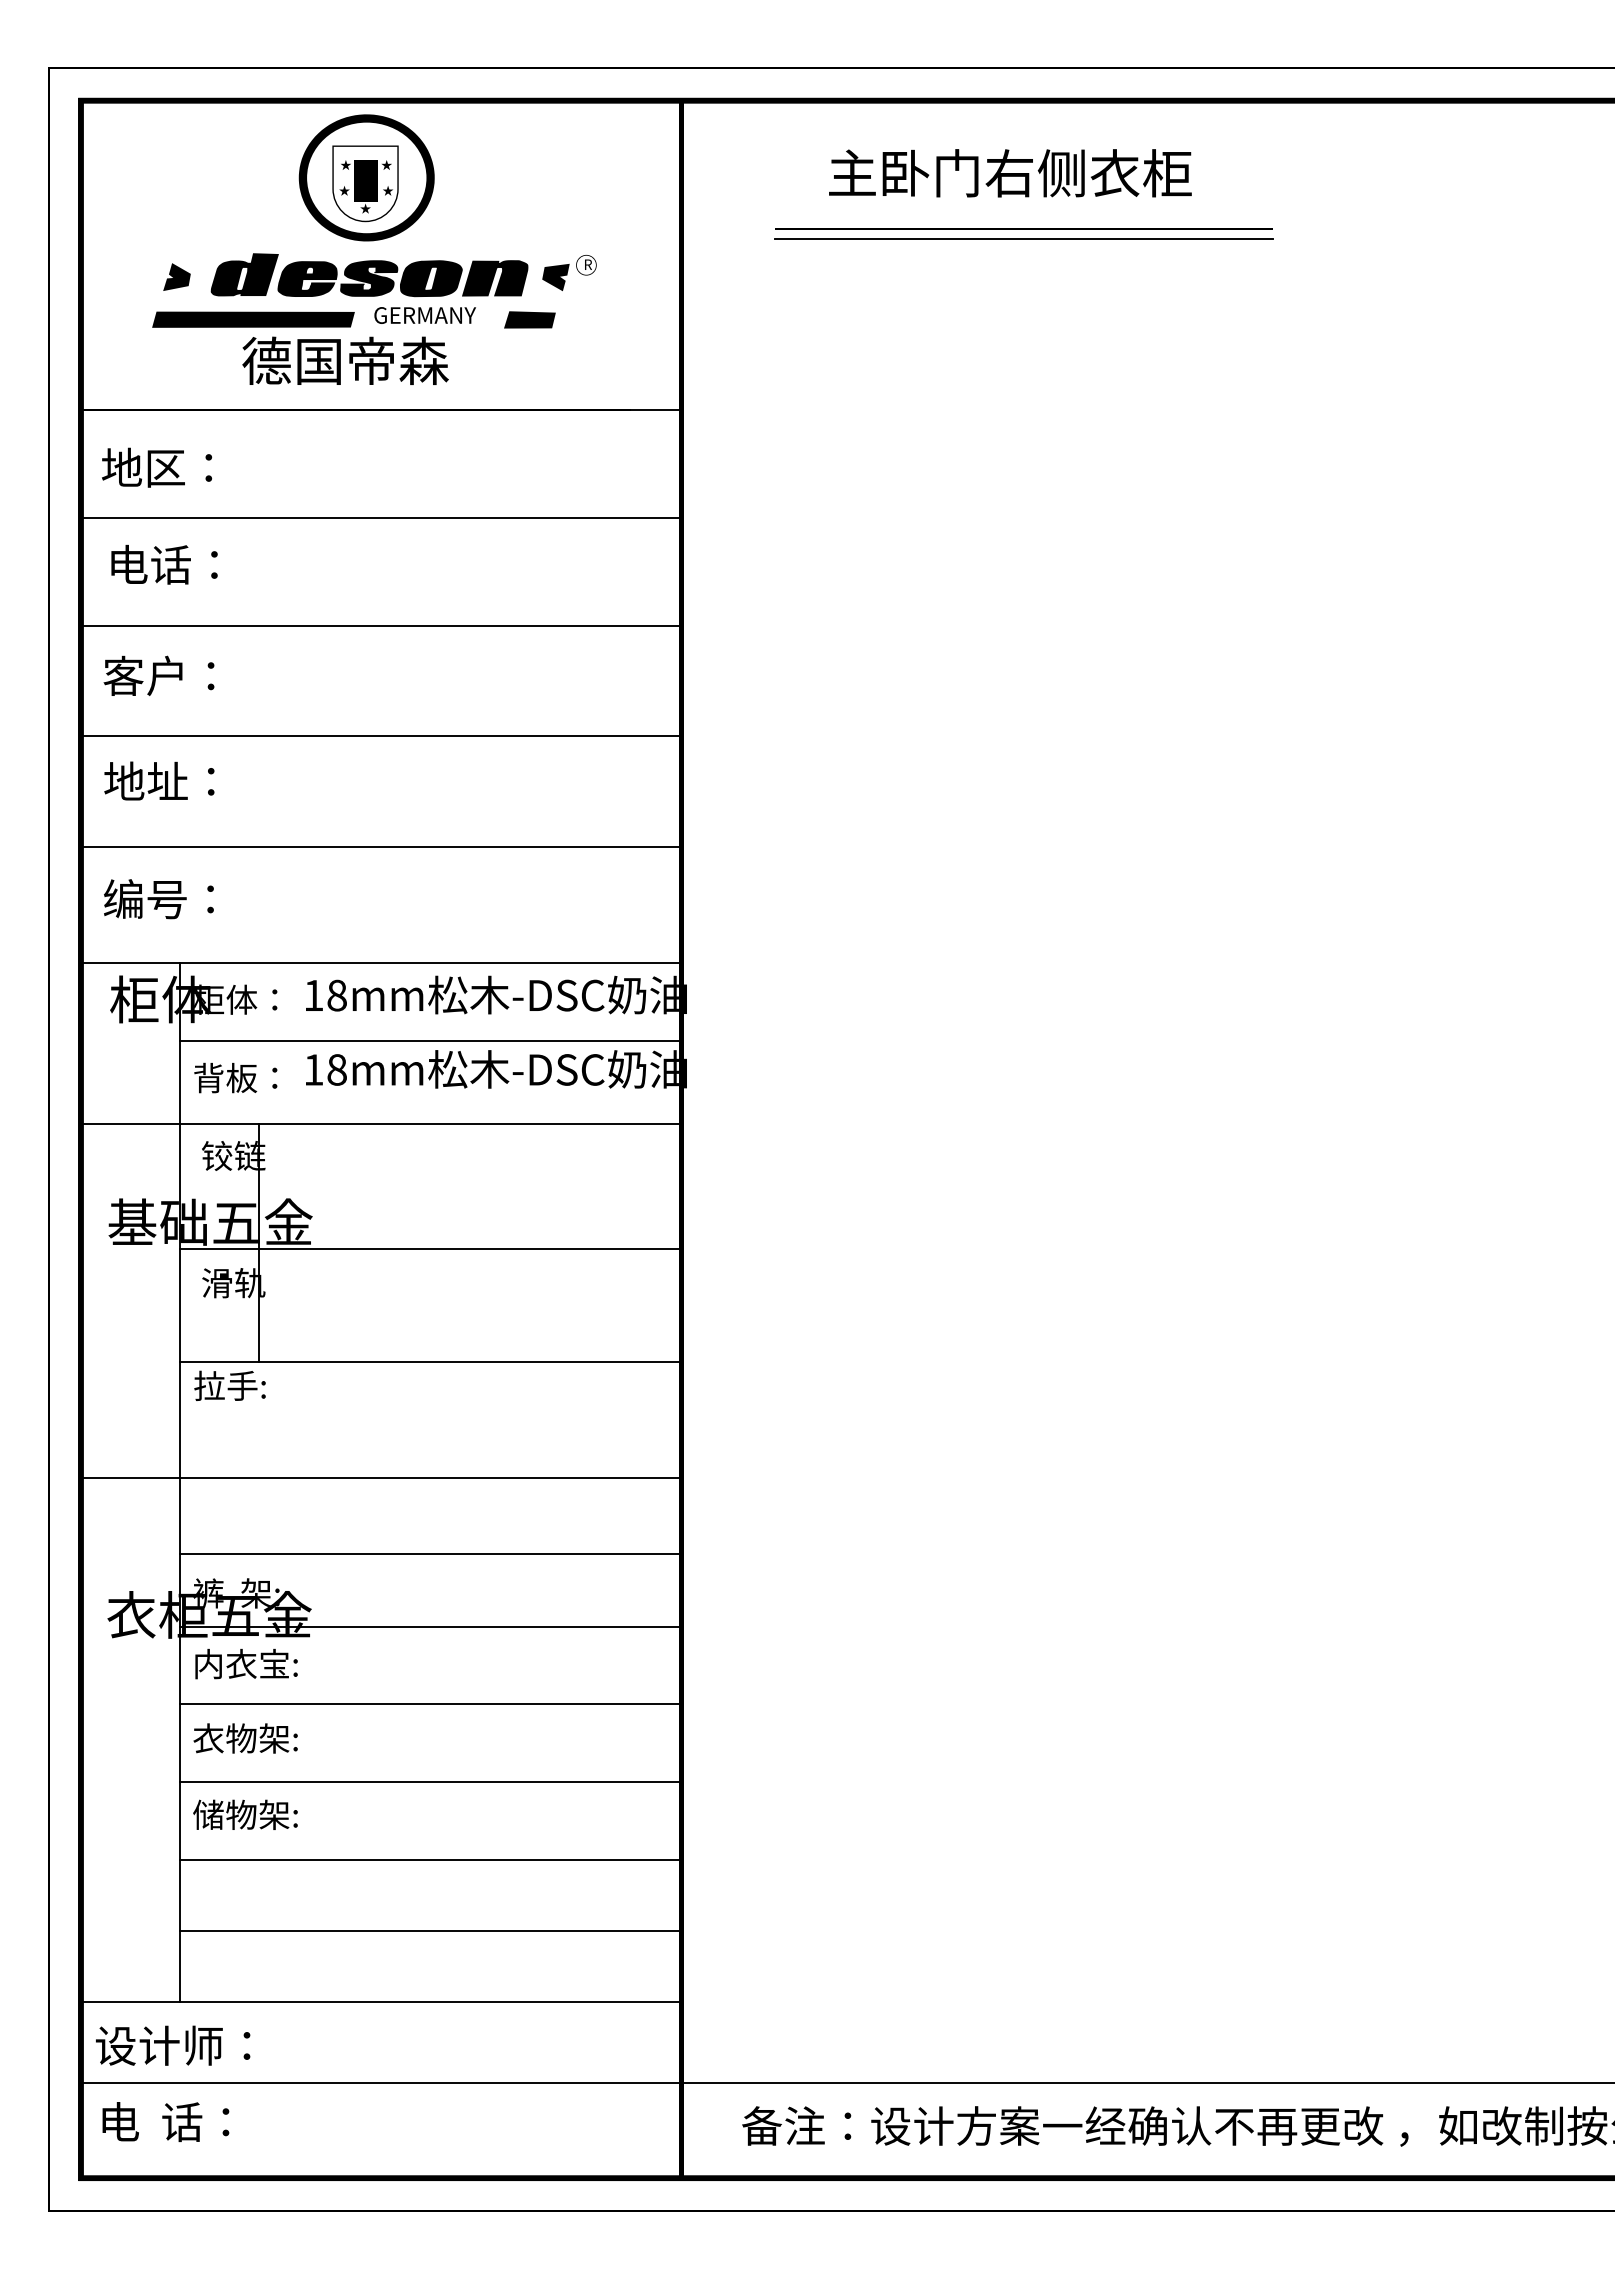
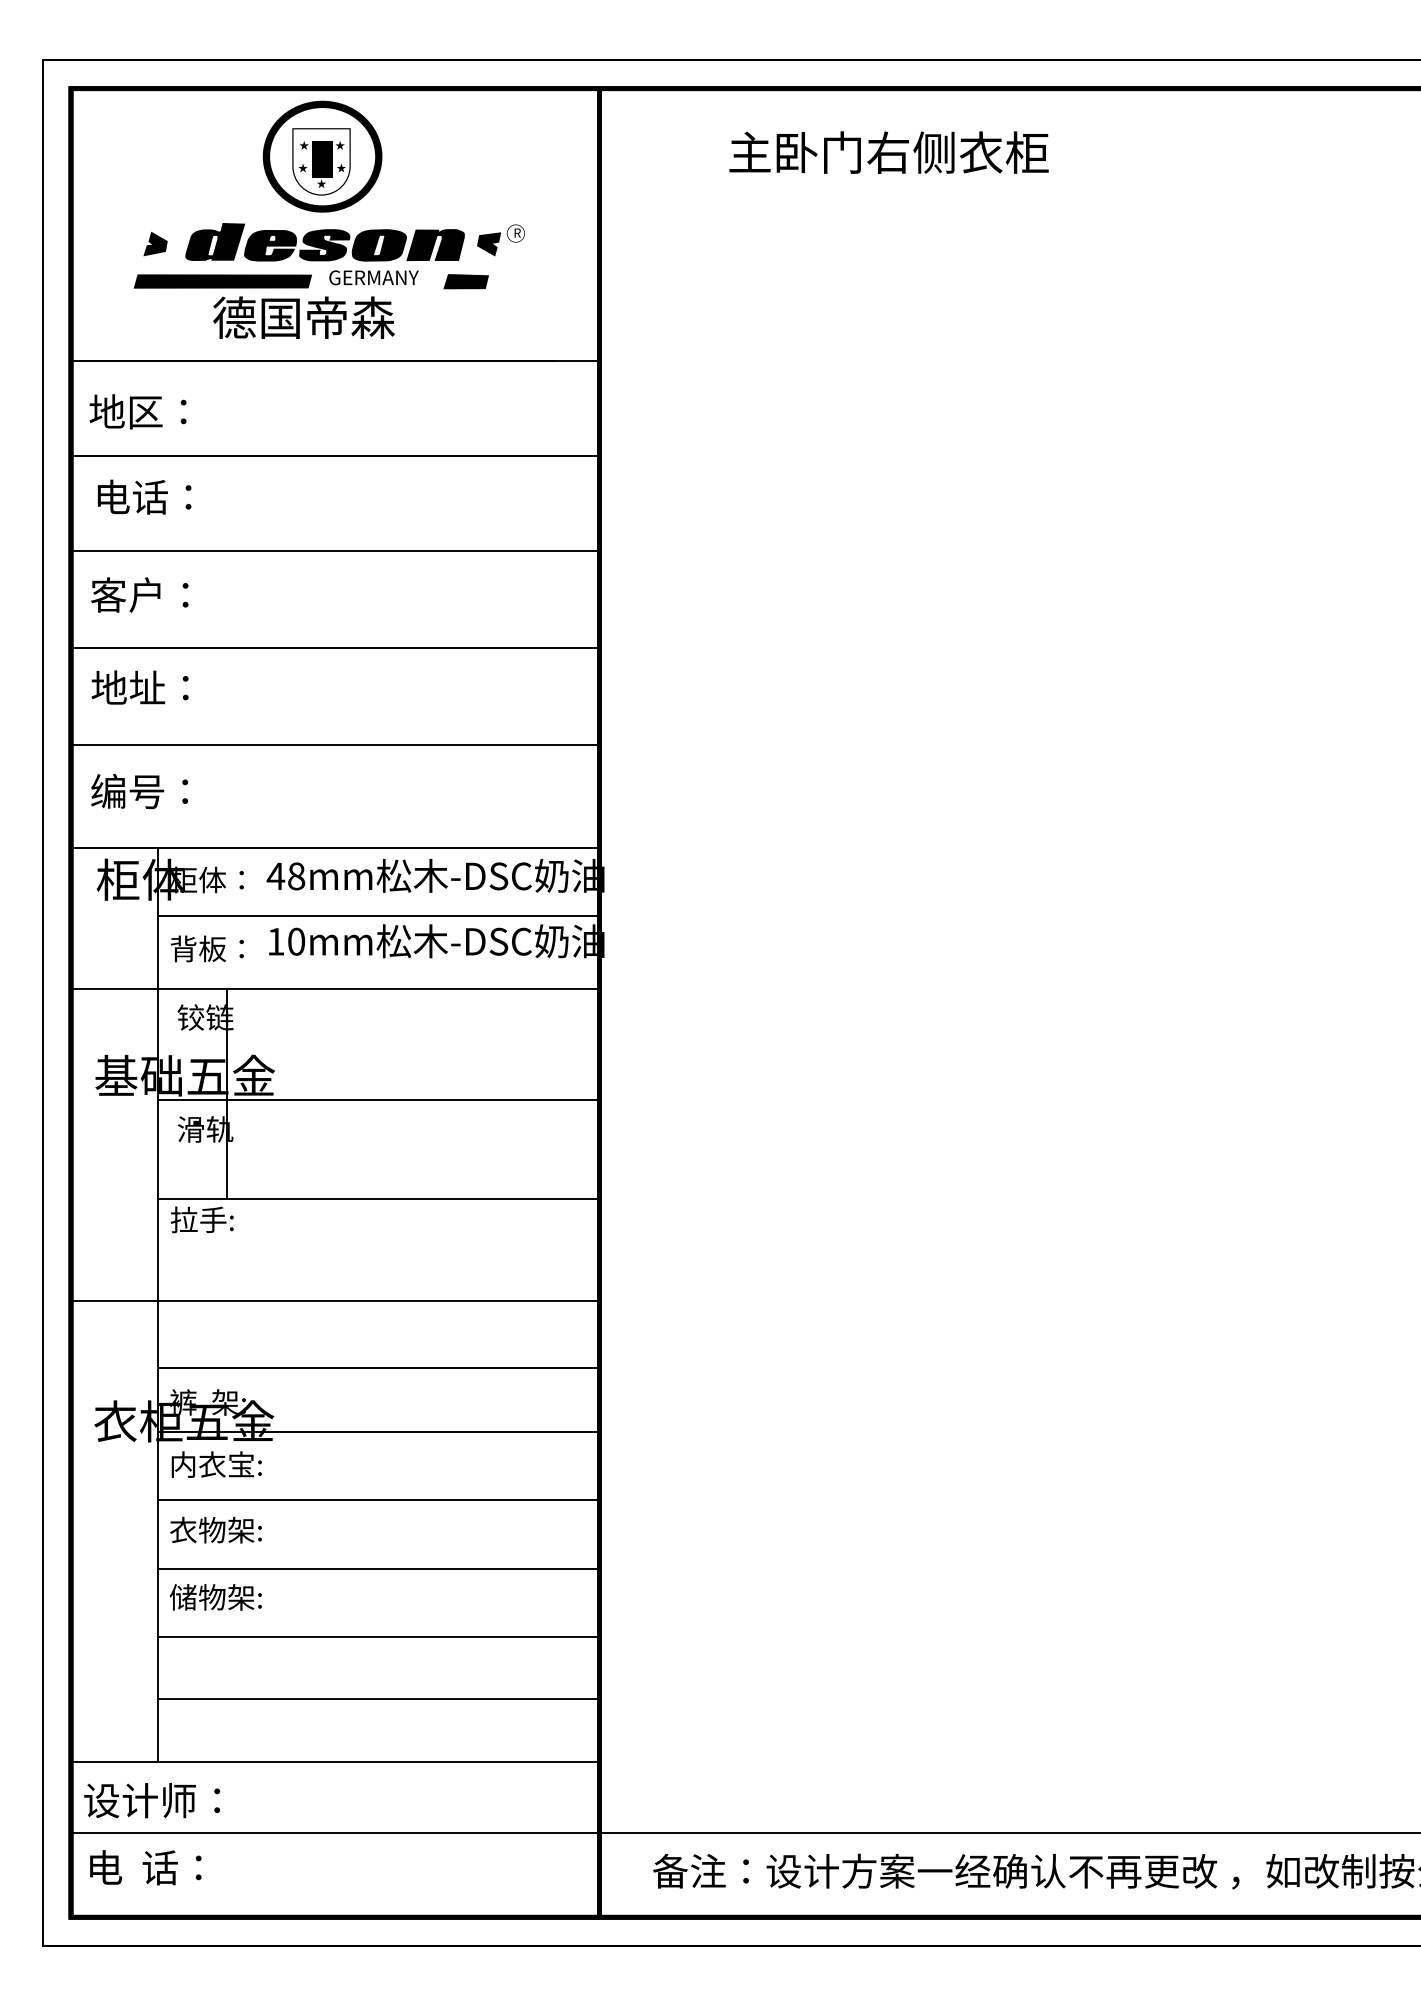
line: (1023, 228) -> (900, 201), removed
line: (1023, 238) -> (900, 210), removed
text: (313, 995) -> (275, 876), 18mm -> 48mm
text: (336, 1069) -> (295, 941), 18mm -> 10mm

